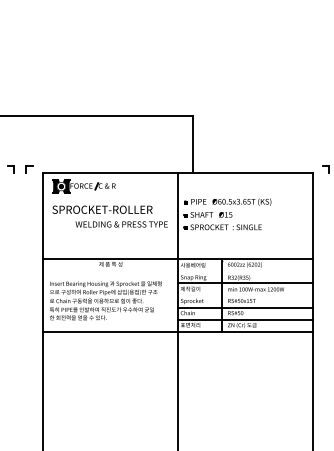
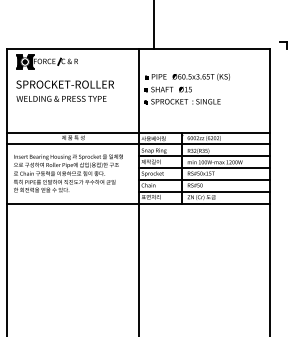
text: (121, 224) -> (61, 98), moved
line: (177, 271) -> (138, 144), added
line: (244, 295) -> (203, 168), added

